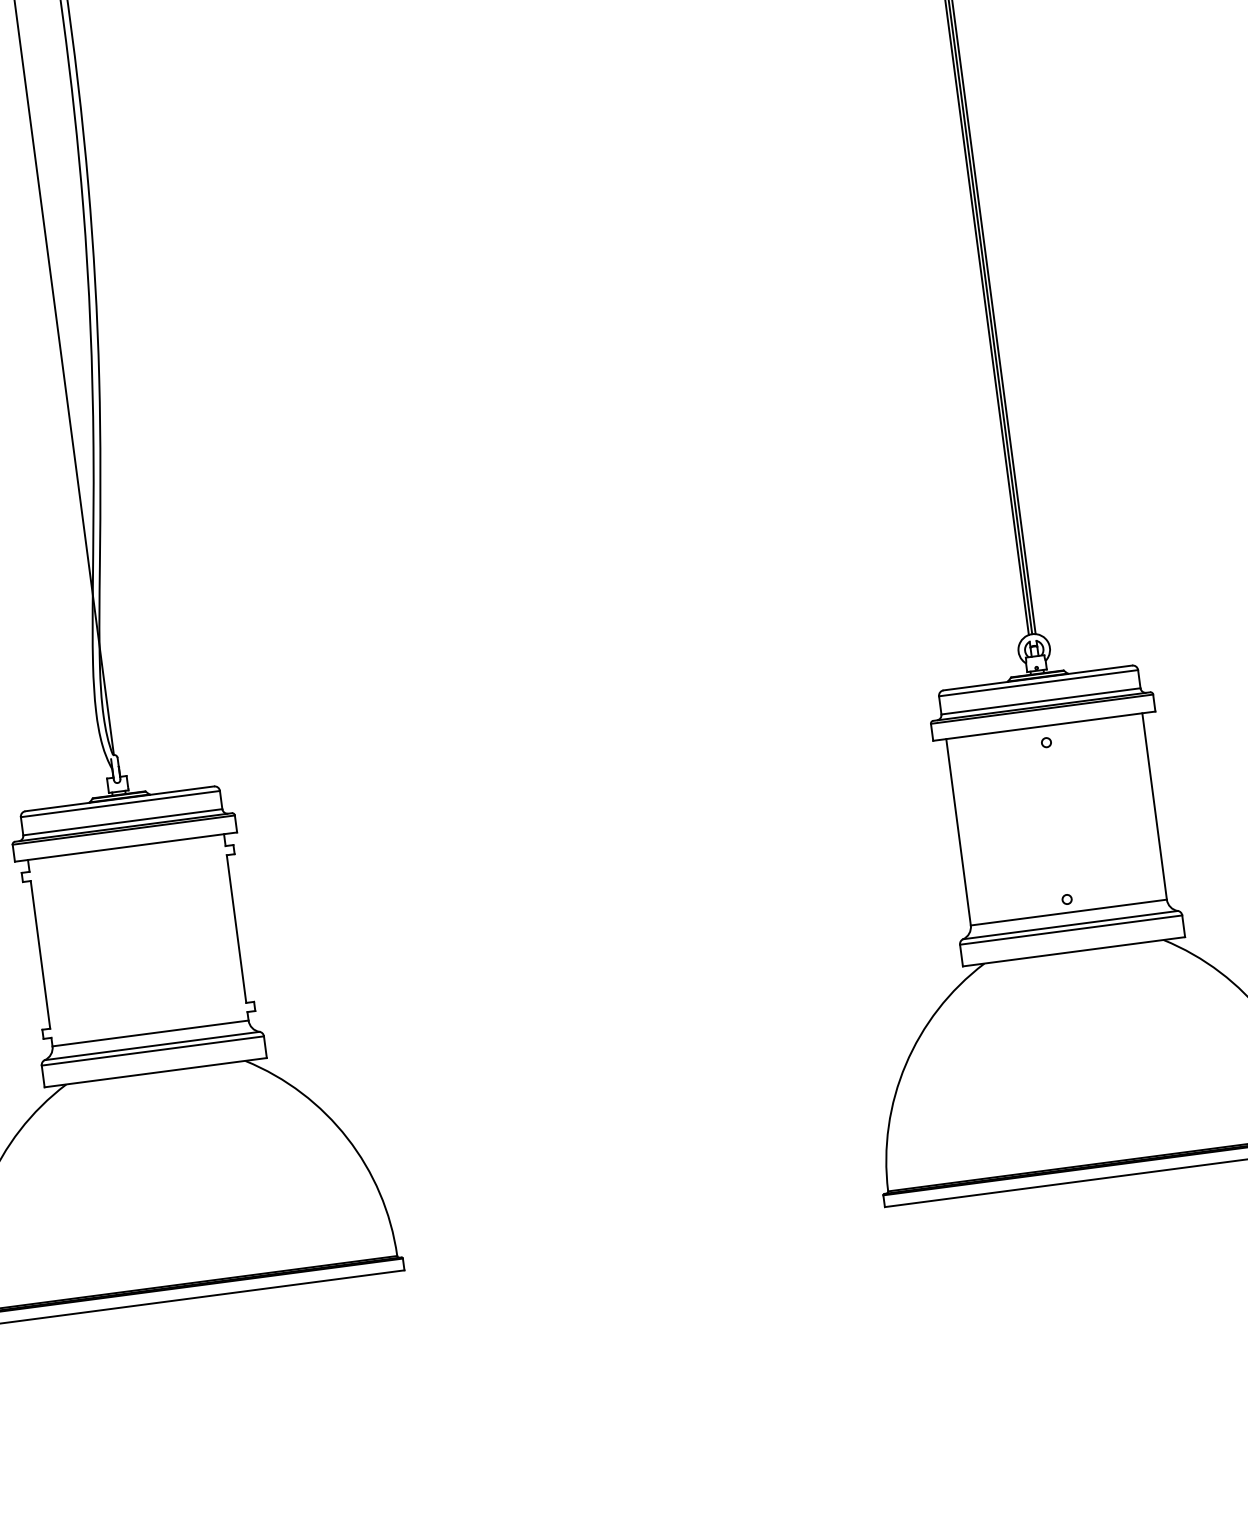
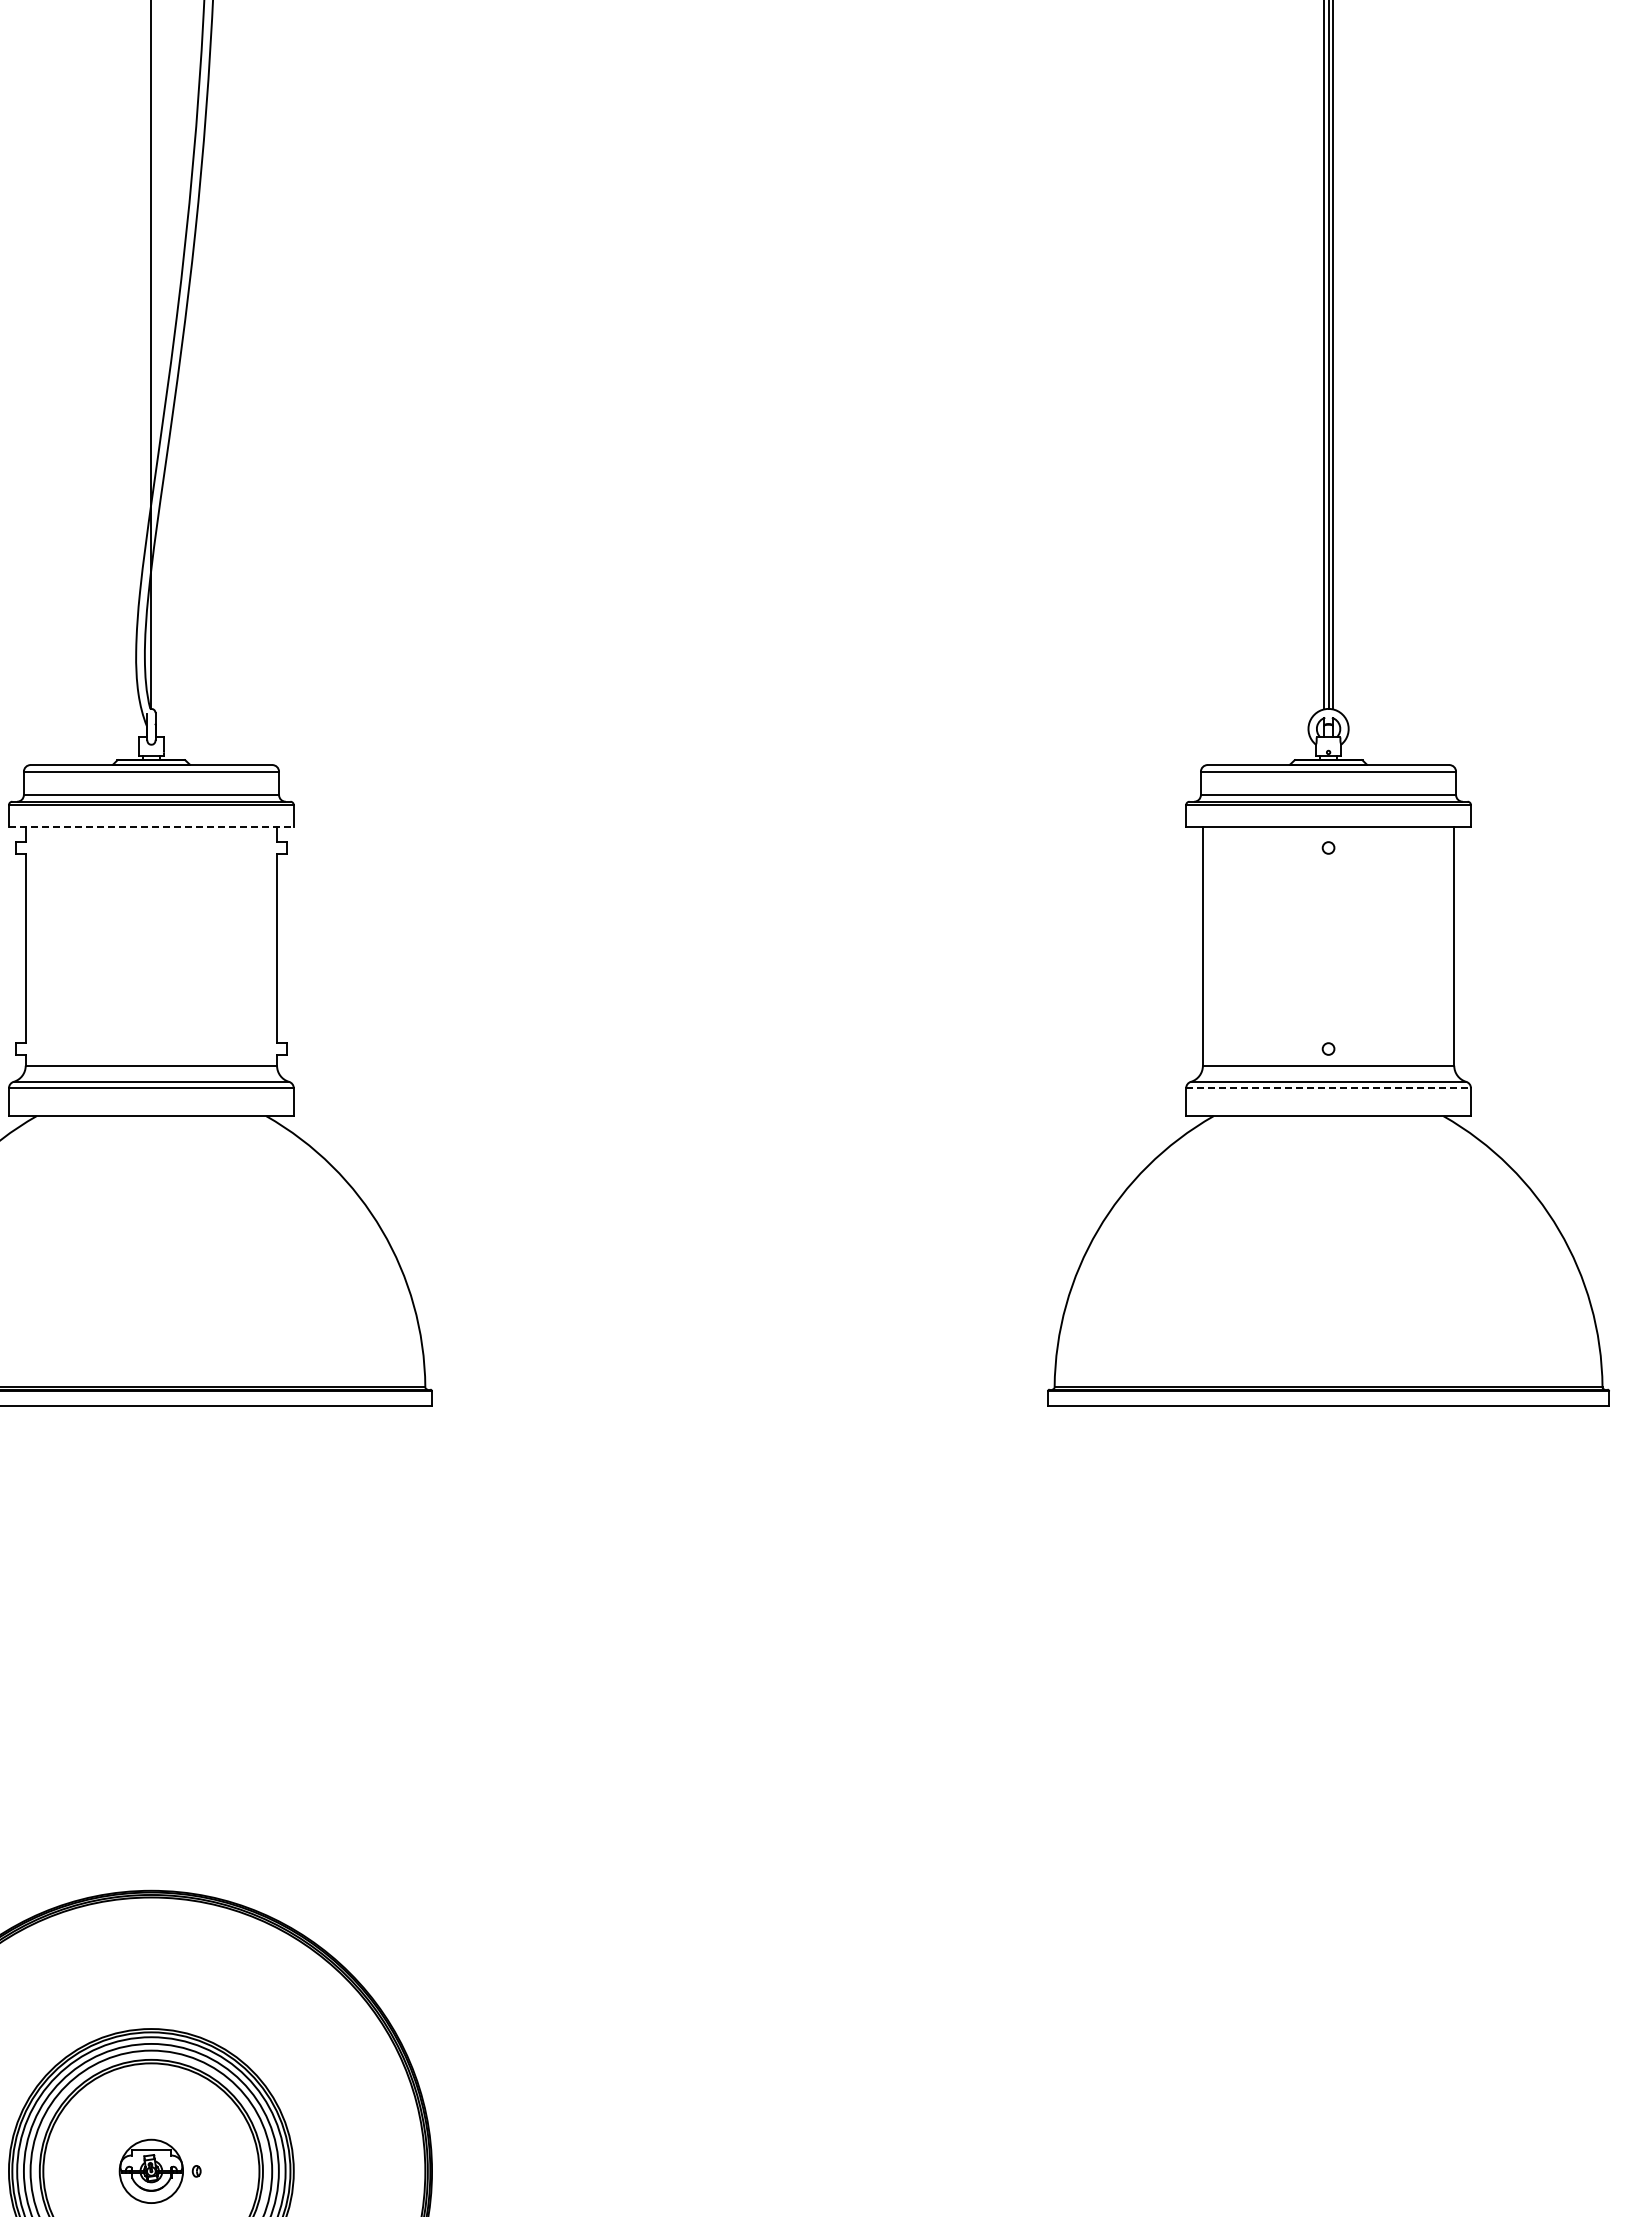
line: (126, 846) -> (151, 826), solid -> dashed
line: (1071, 930) -> (1329, 1088), solid -> dashed

